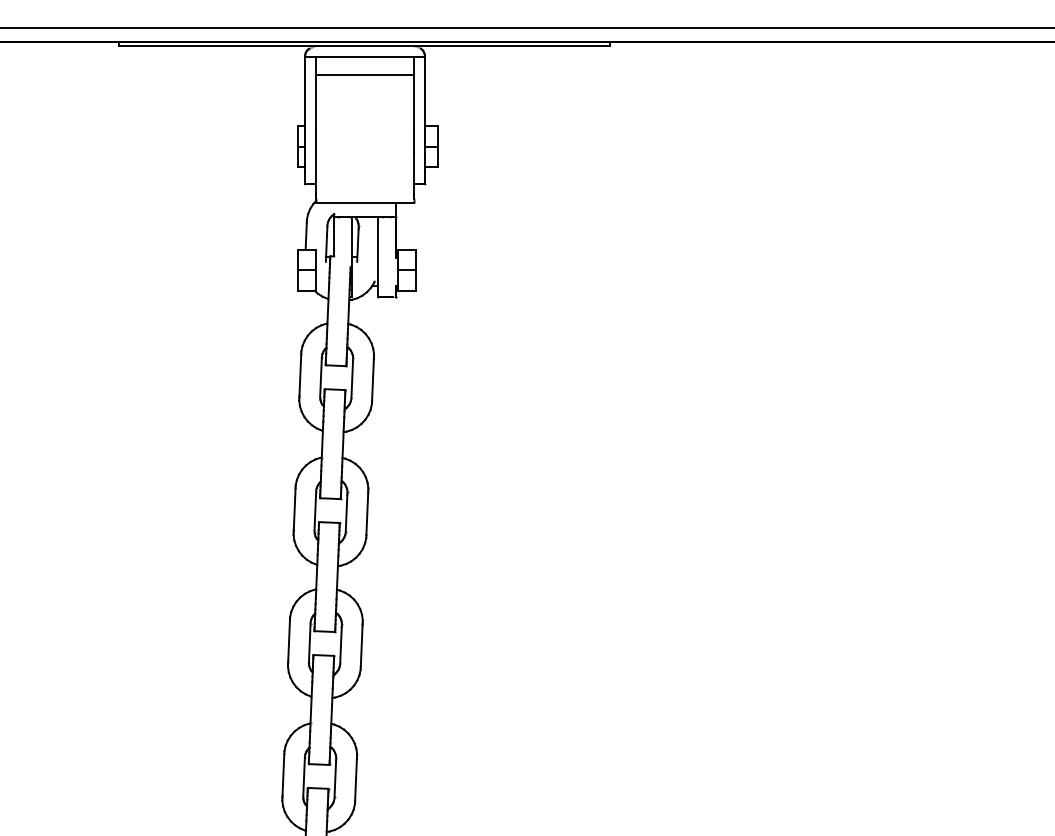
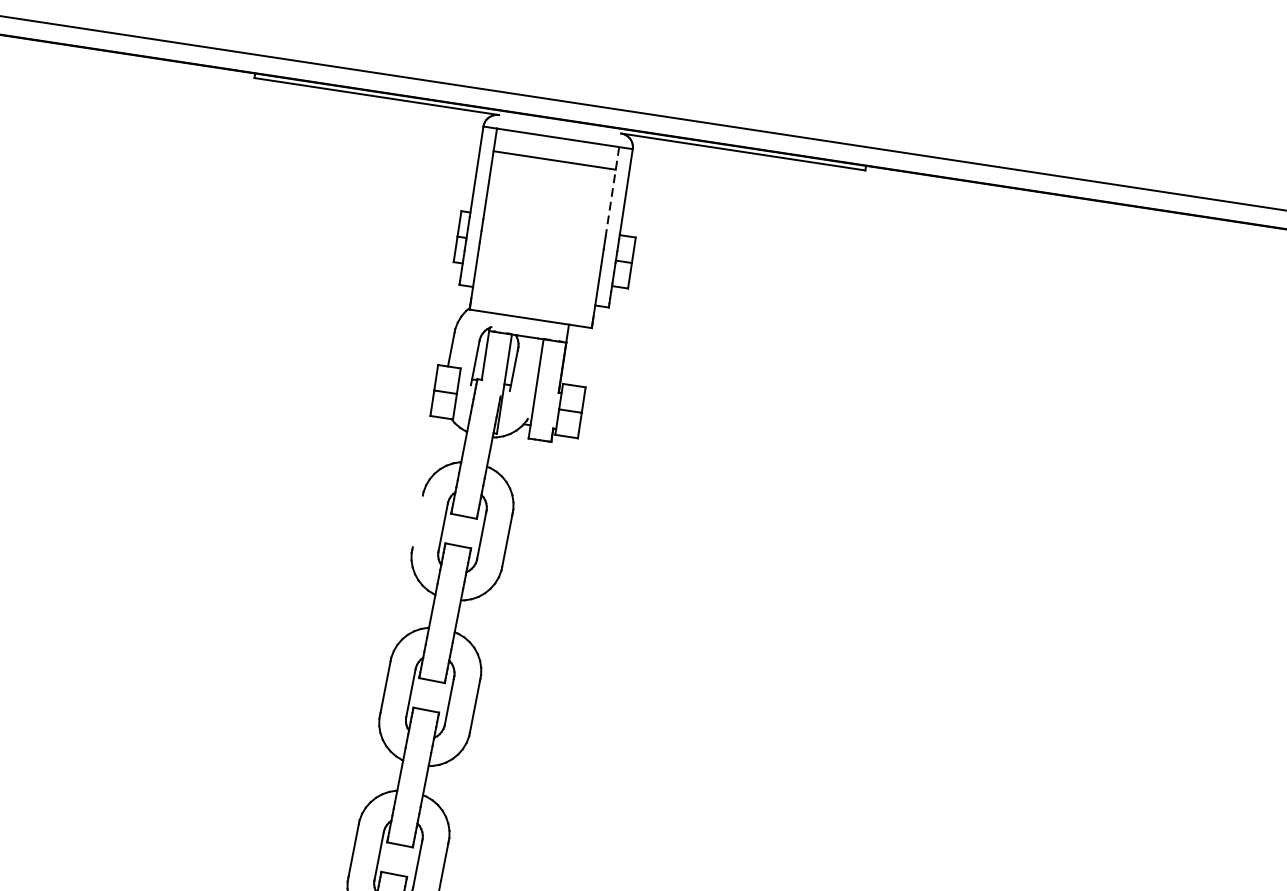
line: (364, 46) -> (559, 124), removed
line: (414, 93) -> (612, 192), solid -> dashed
line: (300, 375) -> (417, 521), removed

